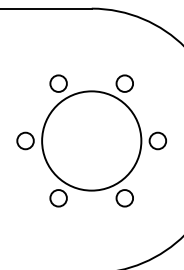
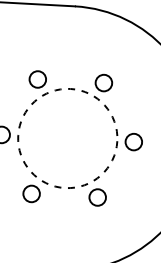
circle: (91, 140) -> (67, 138), solid -> dashed

